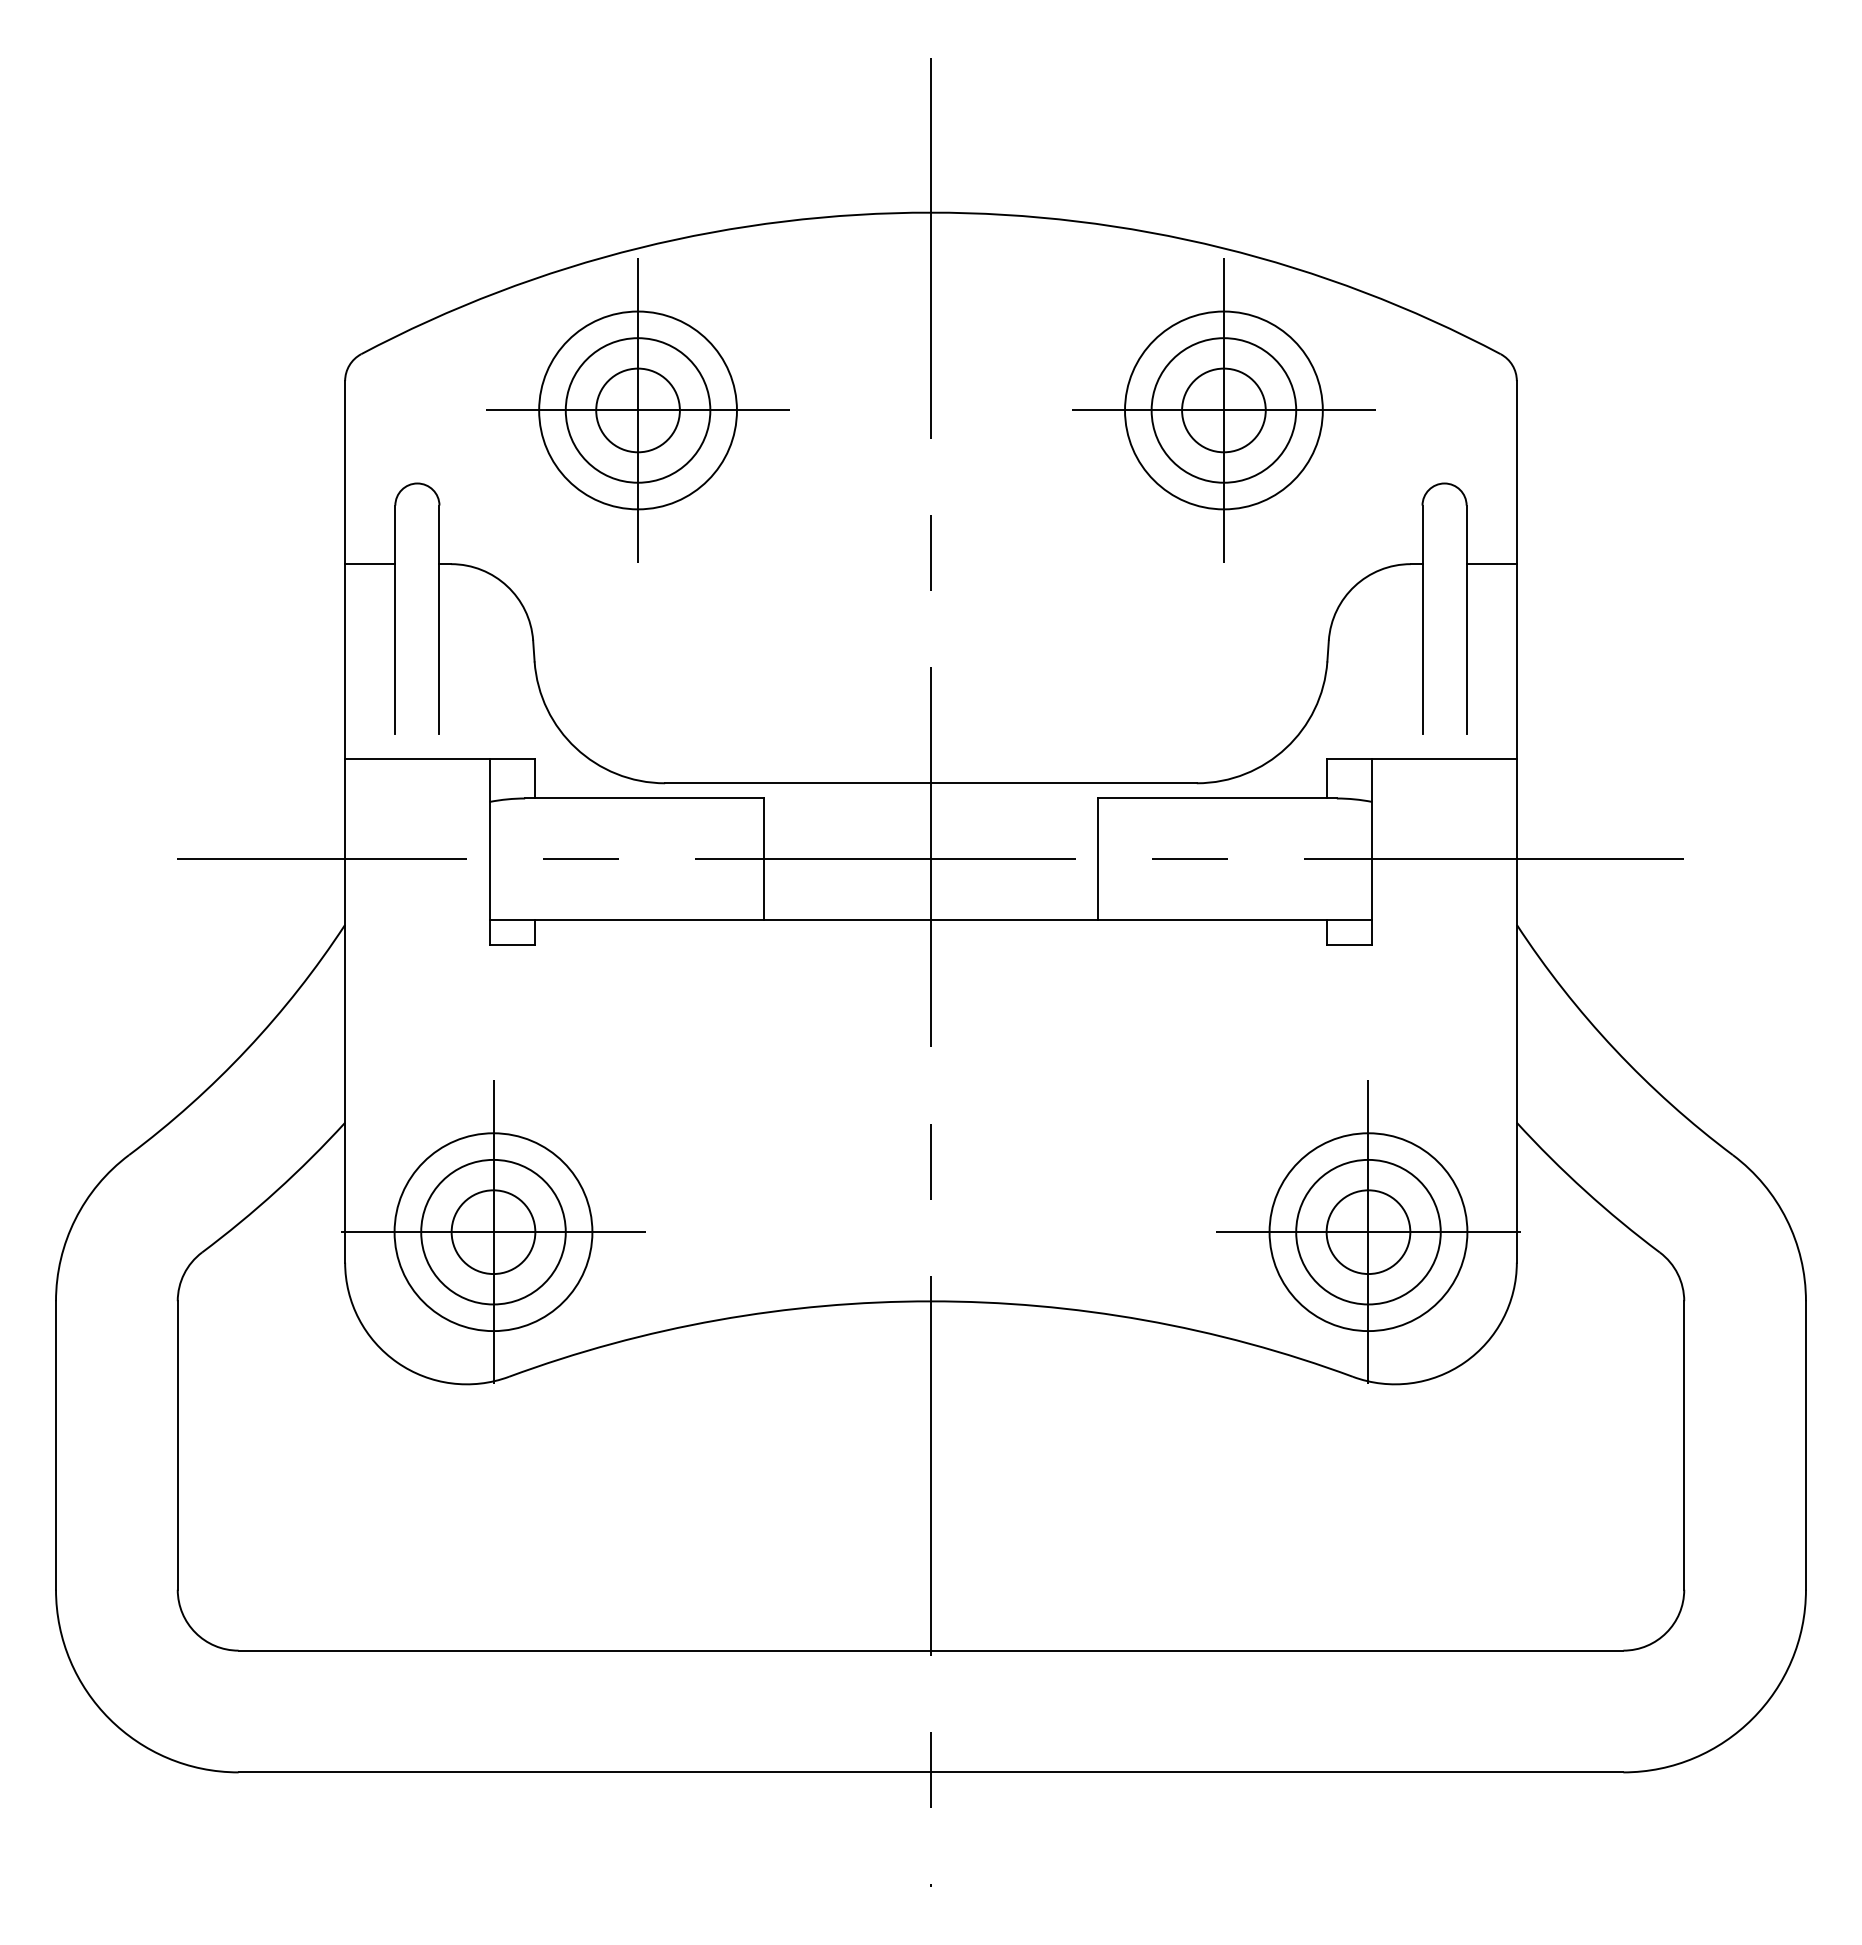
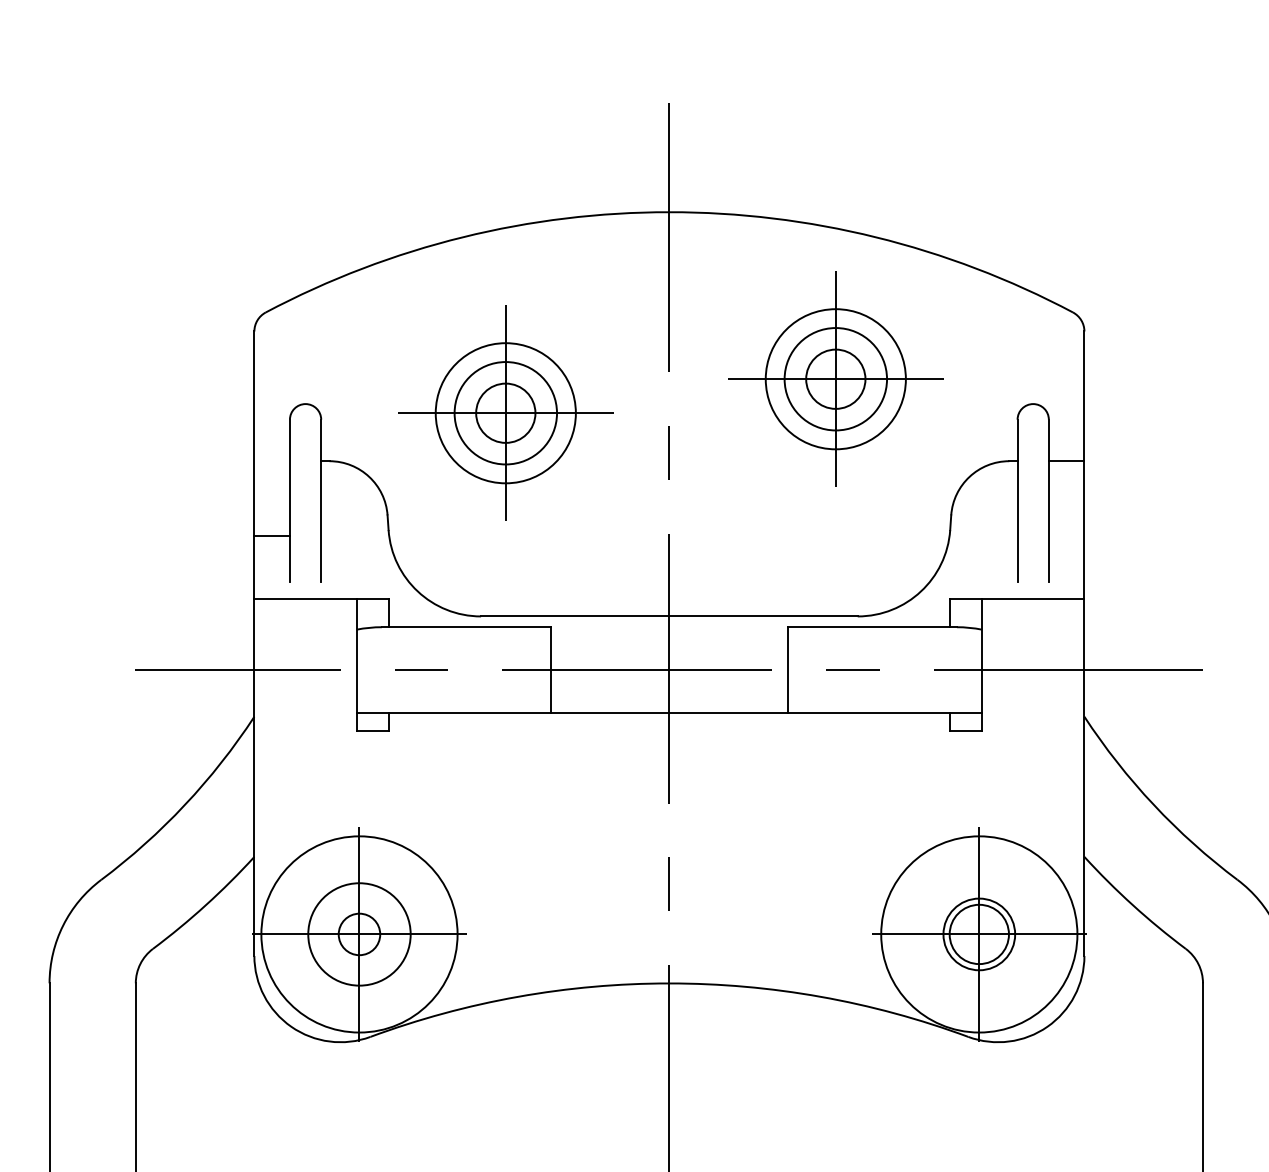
part: (637, 410) -> (505, 413), moved
part: (1223, 410) -> (835, 379), moved
line: (370, 564) -> (272, 536), moved
circle: (1368, 1231) -> (979, 933), size x0.7
circle: (493, 1232) -> (359, 934), size x0.7
circle: (493, 1232) -> (359, 934), size x1.4
circle: (1368, 1232) -> (979, 934), size x1.4

